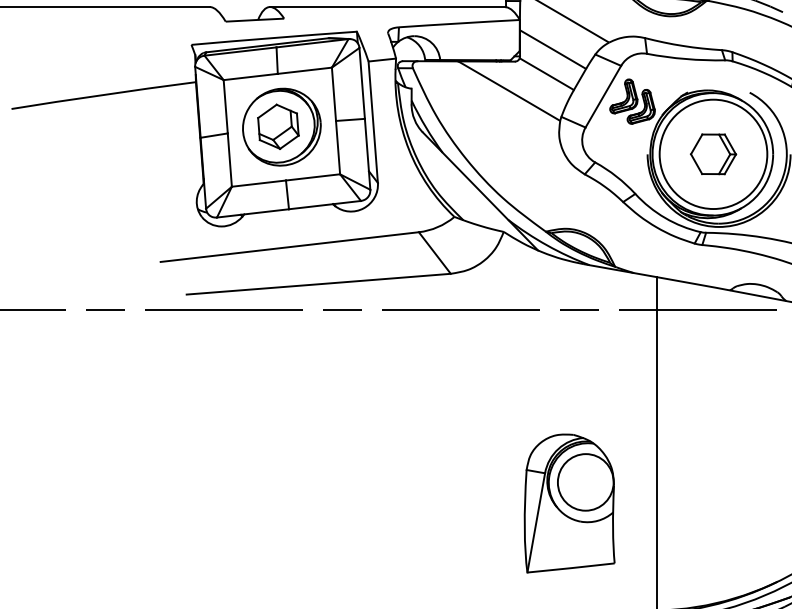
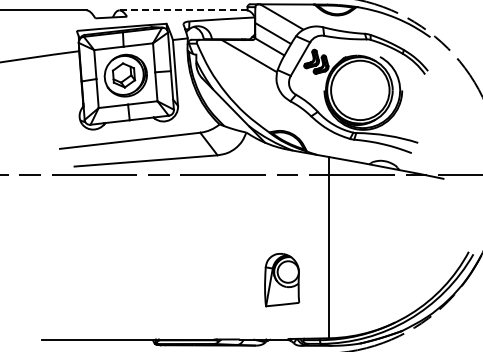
line: (387, 7) -> (183, 10), solid -> dashed
part: (713, 154) -> (360, 90), removed
part: (568, 502) -> (281, 279), size x0.7

